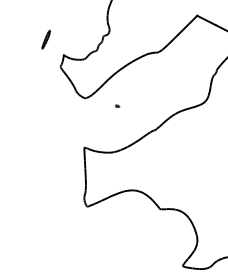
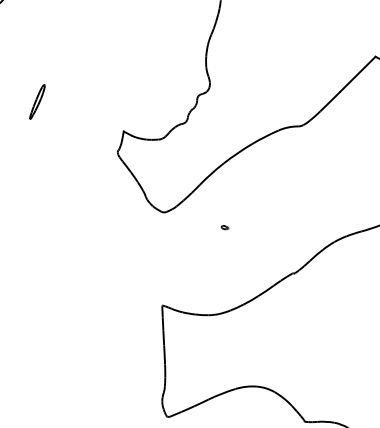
line: (45, 39) -> (36, 101), moved

